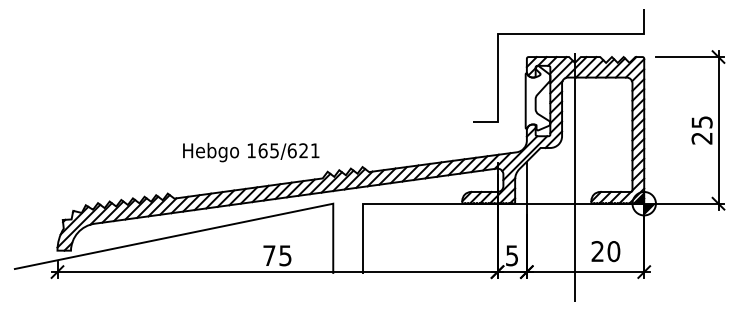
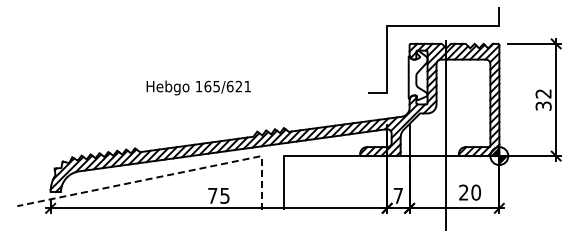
text: (701, 129) -> (543, 99), 25 -> 32
text: (250, 151) -> (198, 87), moved
line: (207, 229) -> (165, 175), solid -> dashed
text: (511, 255) -> (397, 195), 5 -> 7

